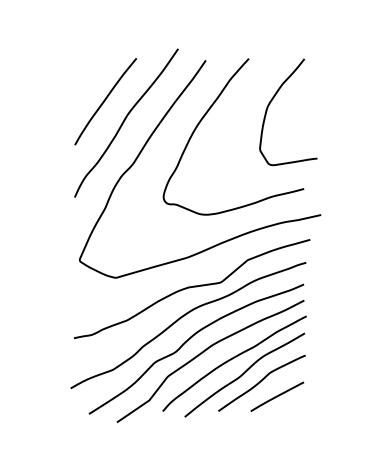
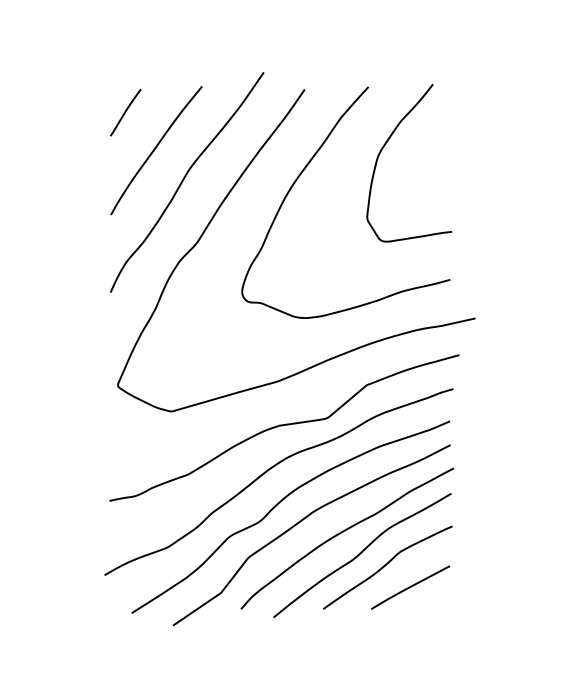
line: (84, 76) -> (125, 113), added
curve: (271, 102) -> (384, 148), moved

